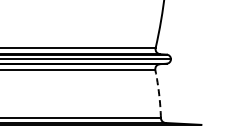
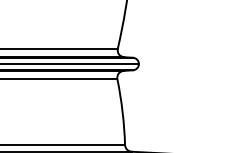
arc: (159, 94) -> (123, 112), dashed -> solid

